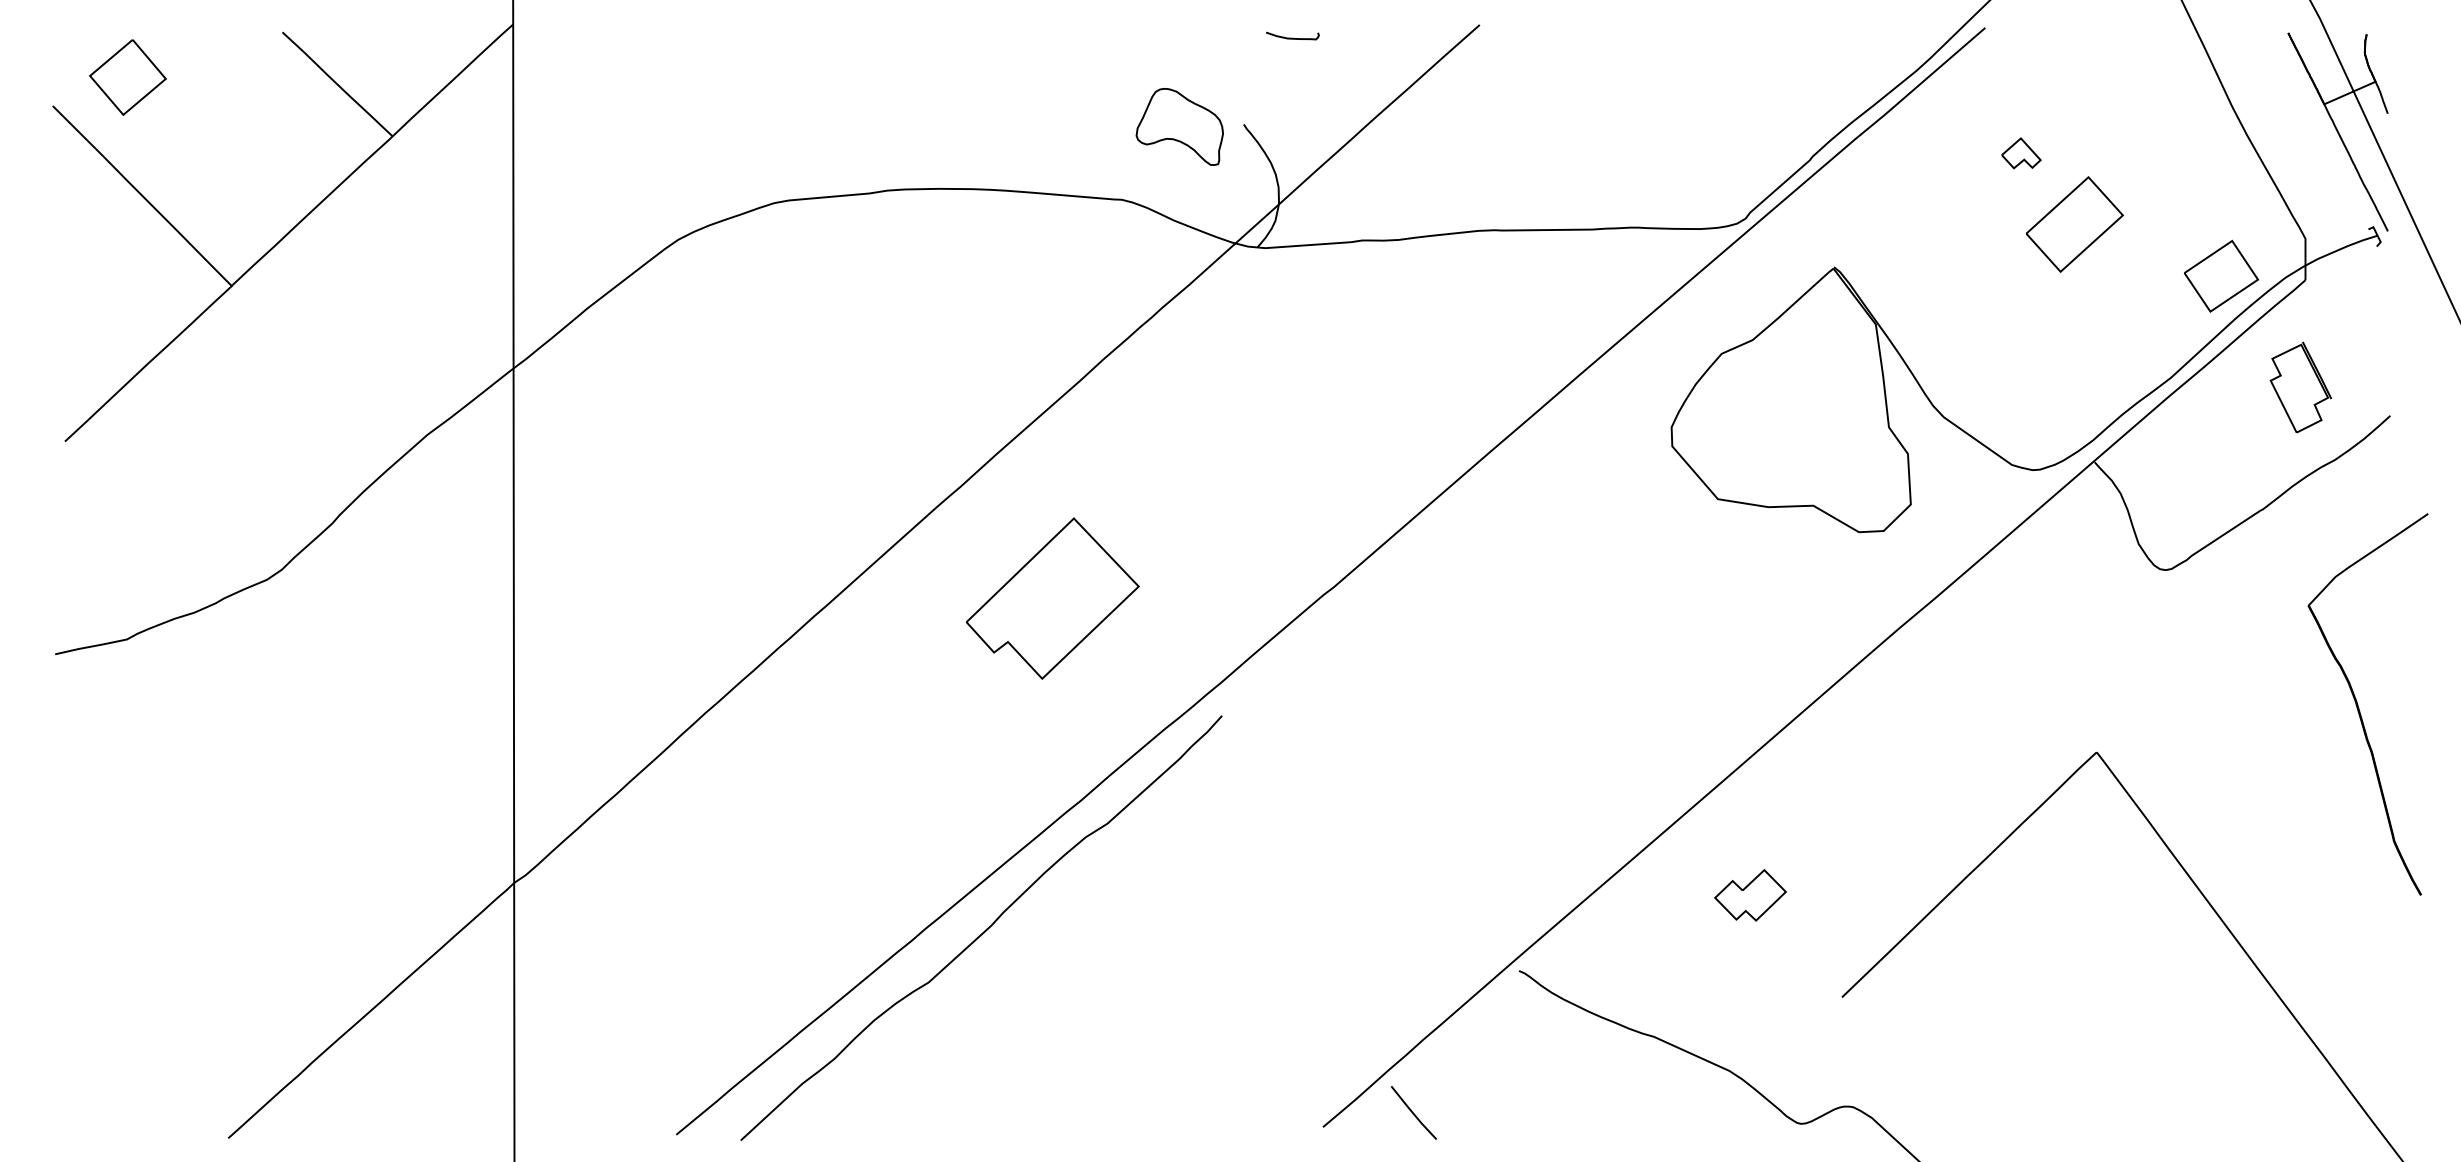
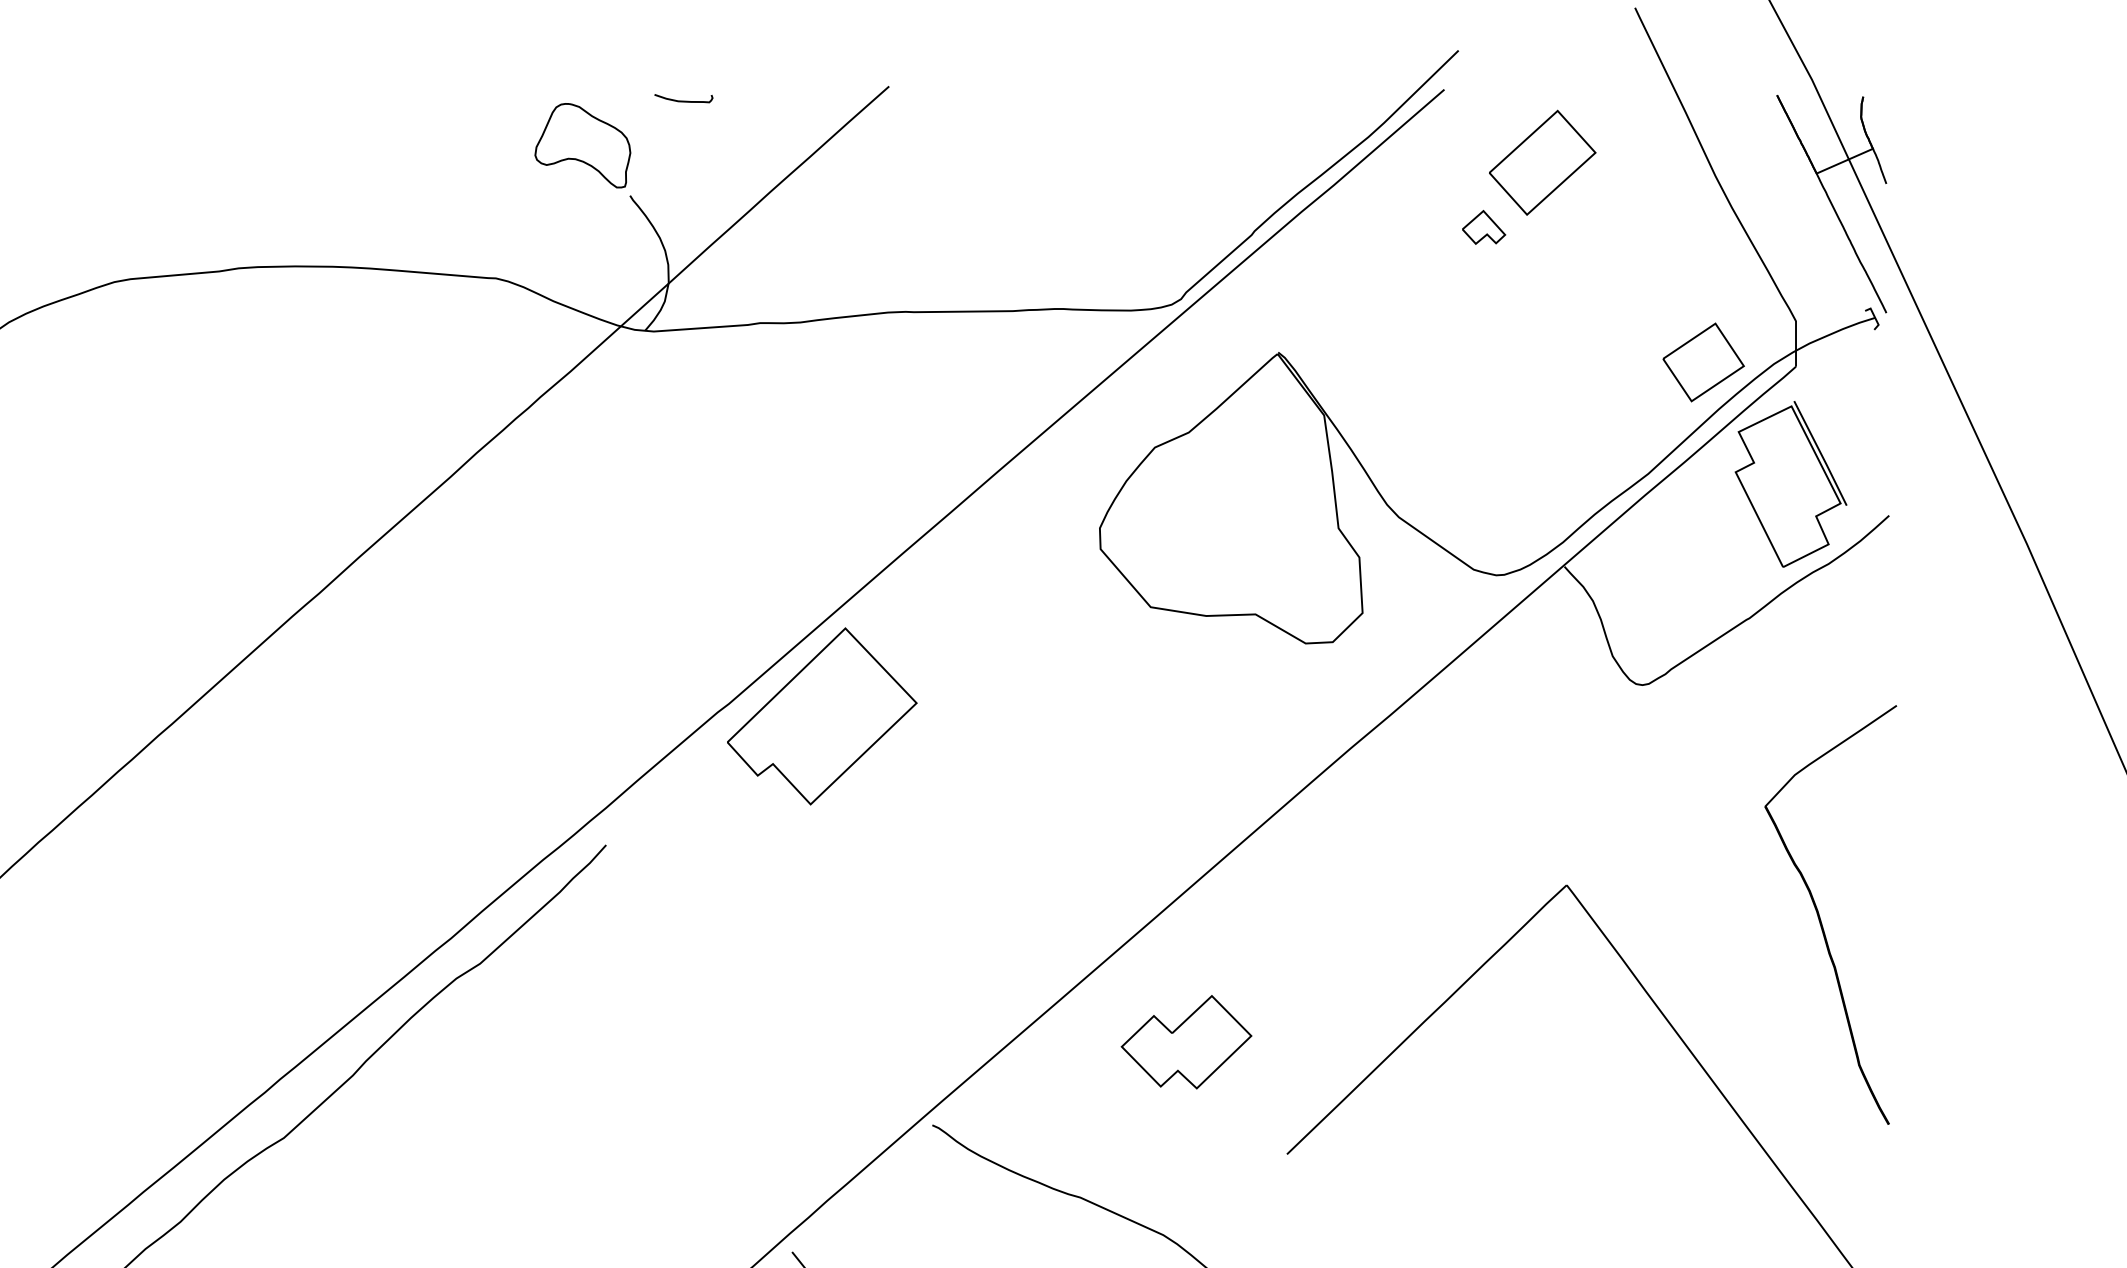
part: (1179, 126) -> (582, 145), moved
part: (2074, 224) -> (1542, 162), moved
part: (2300, 387) -> (1790, 484), size x1.67
part: (1052, 598) -> (821, 716), moved
part: (2359, 708) -> (1821, 919), moved
part: (1750, 895) -> (1186, 1042), size x1.67

